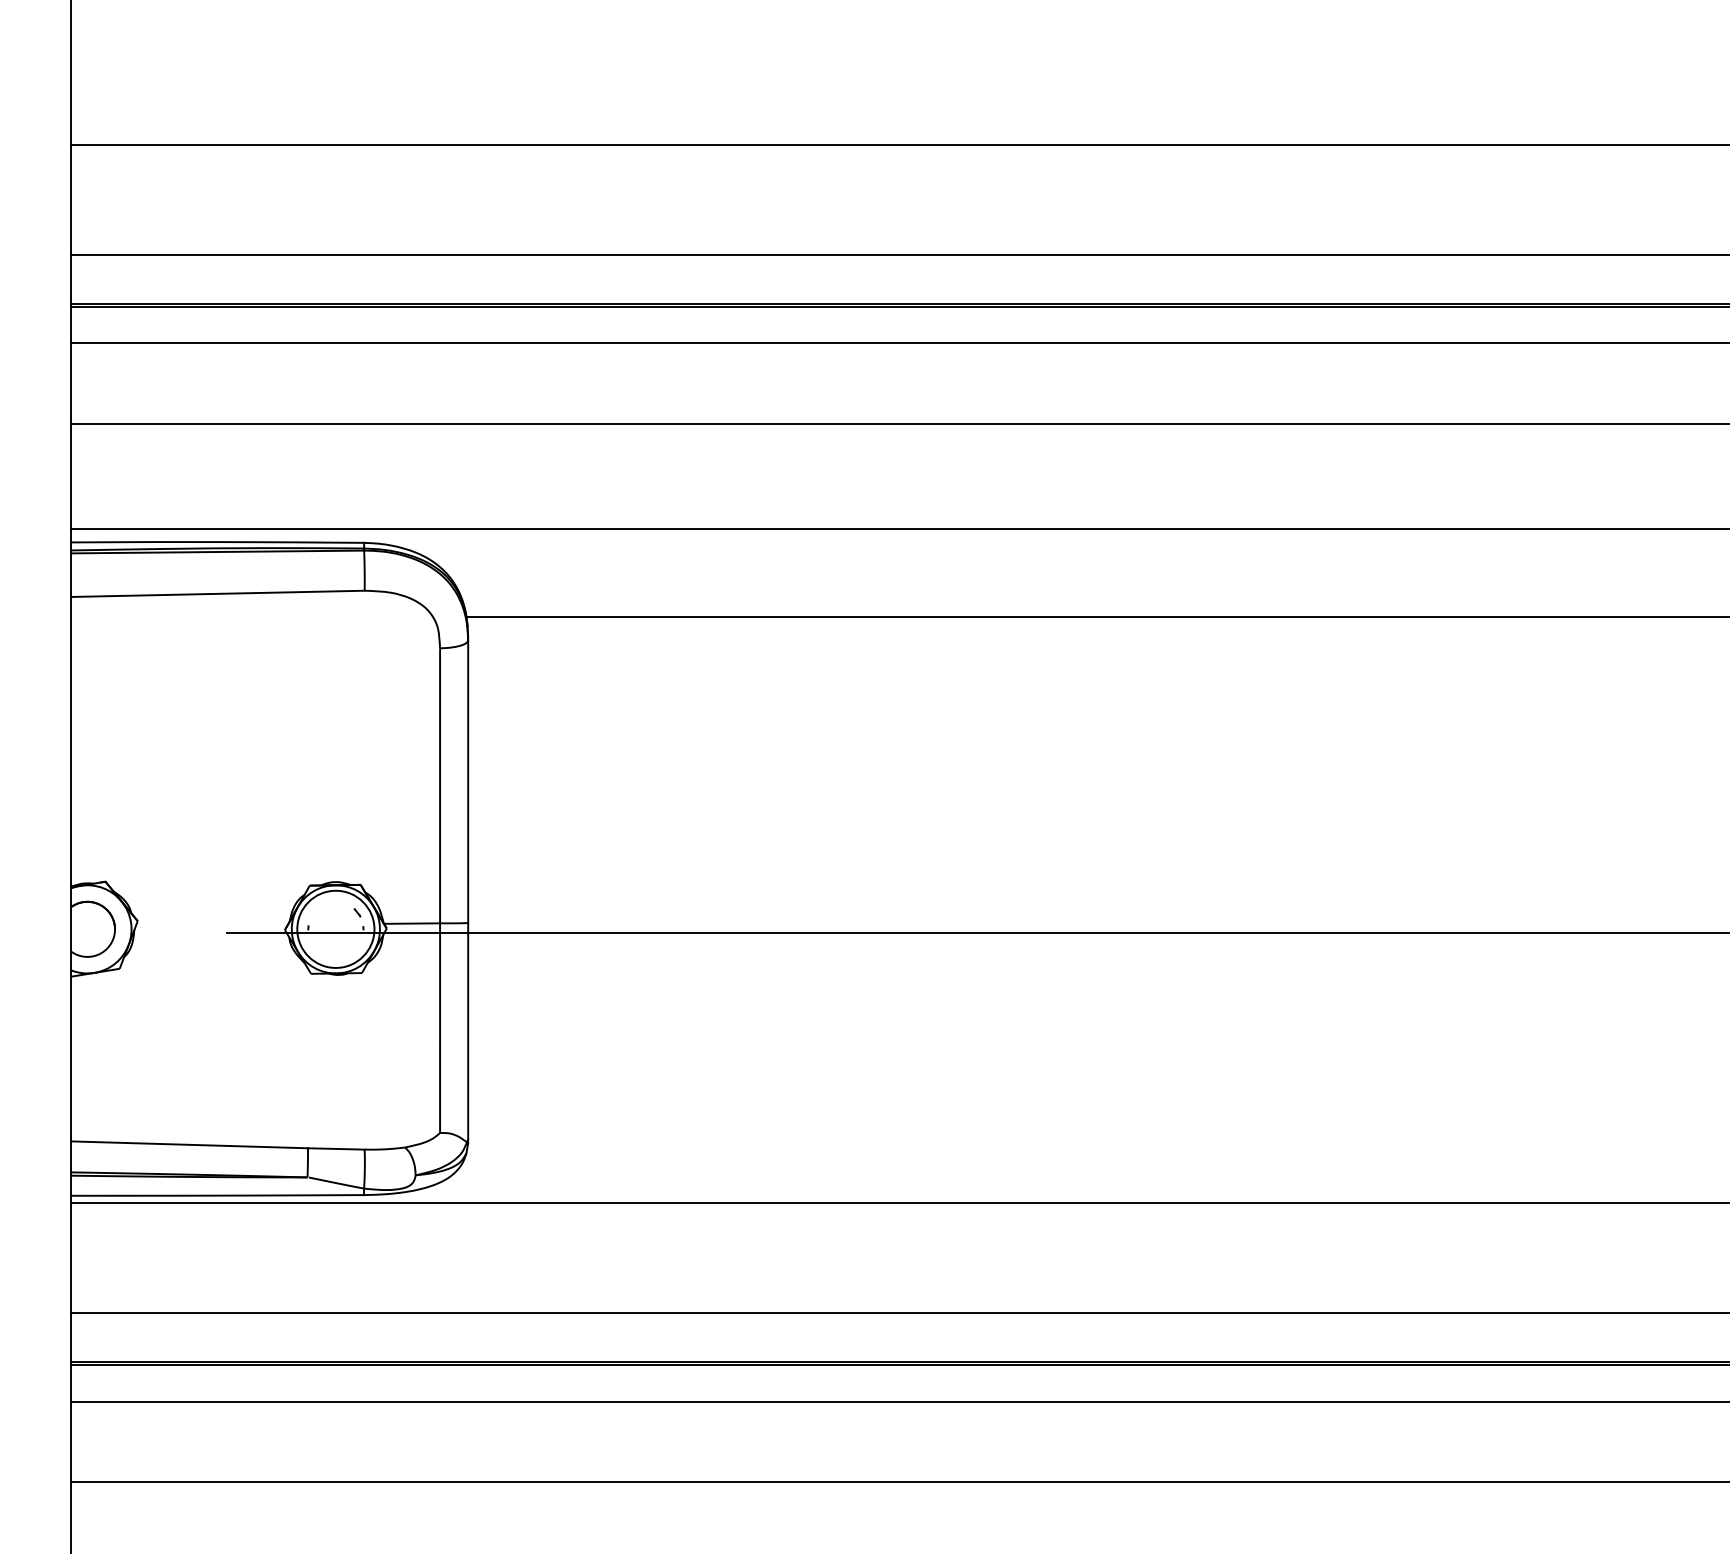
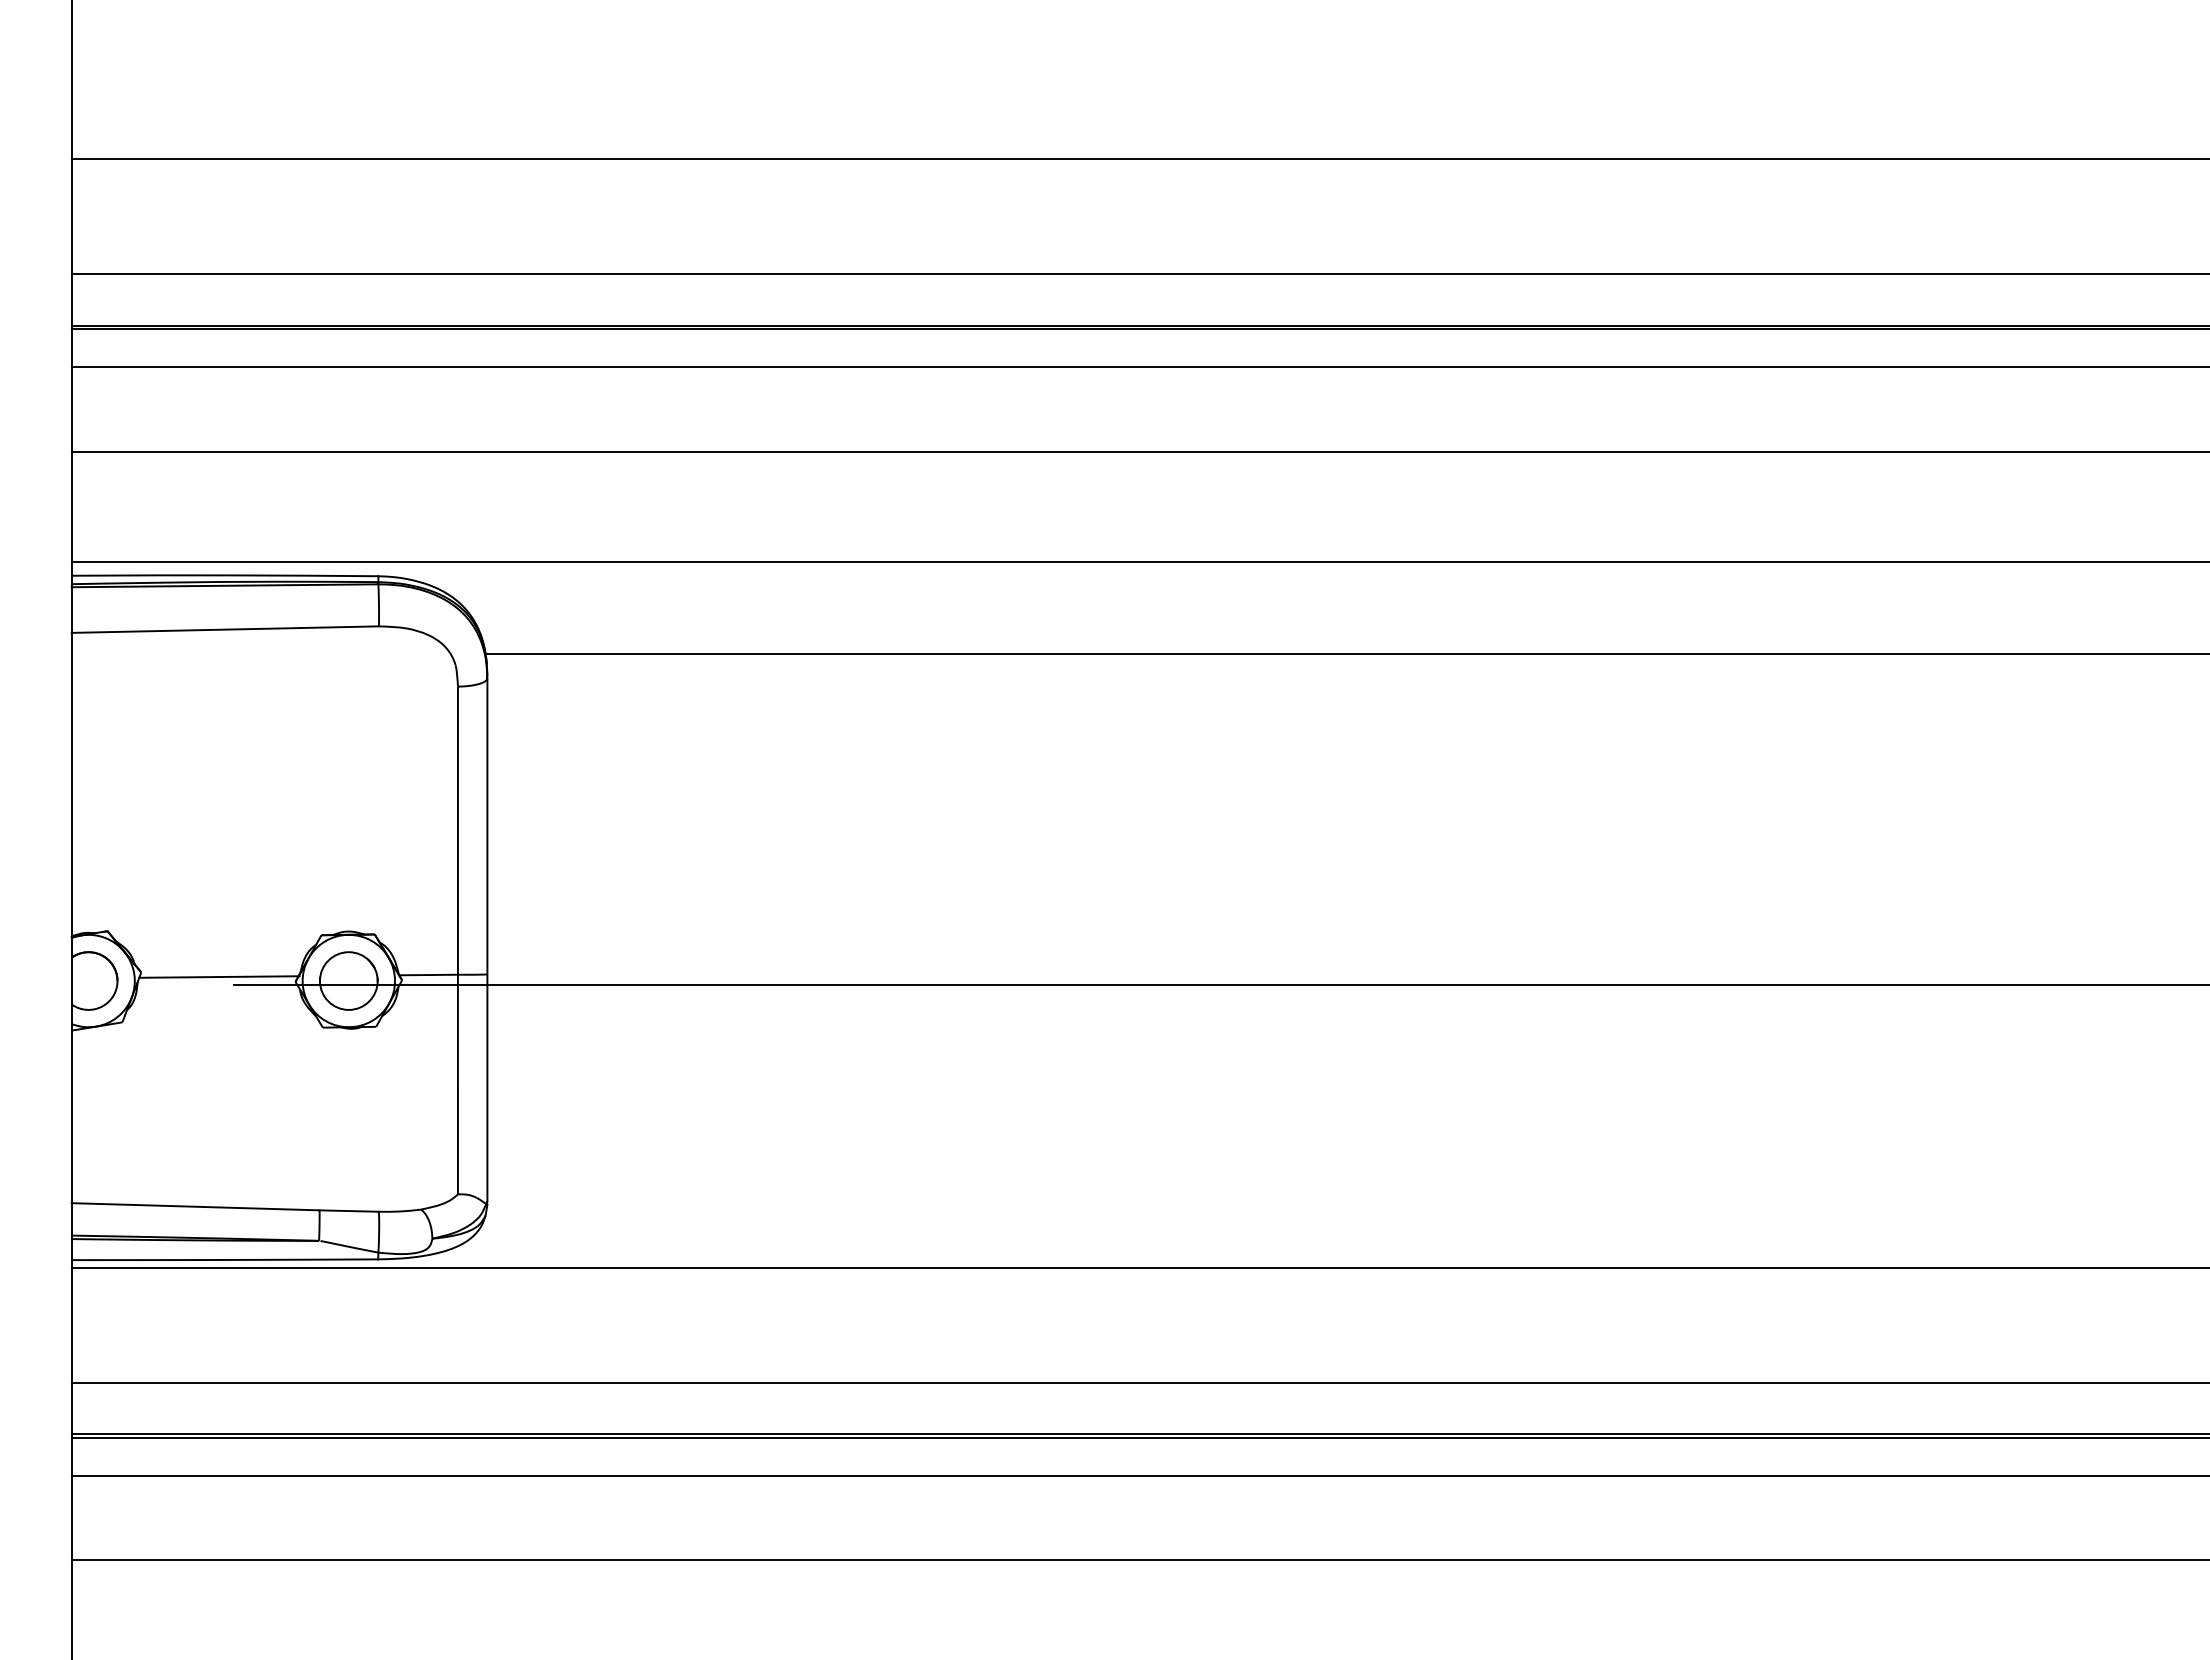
line: (212, 925) -> (219, 976), added
circle: (335, 928) -> (348, 980), size x0.71

